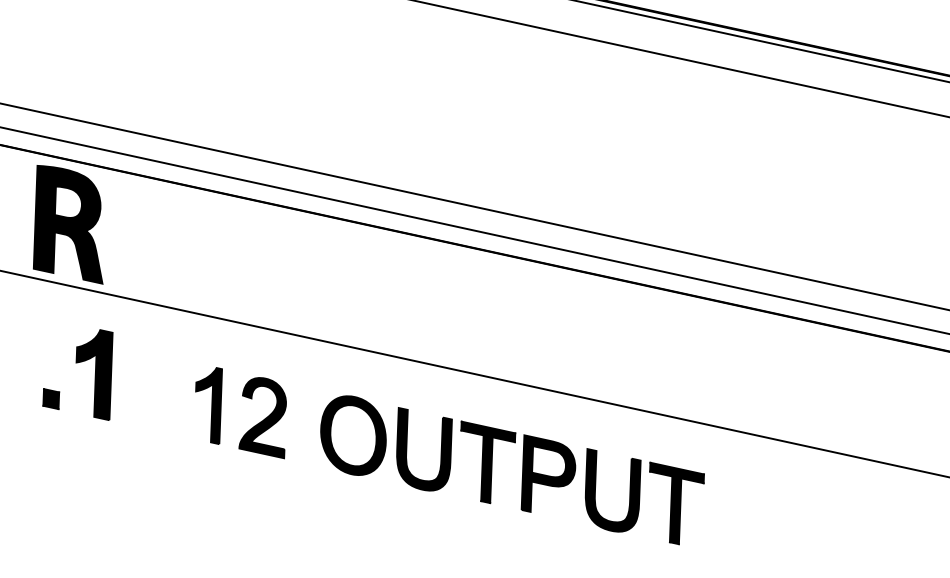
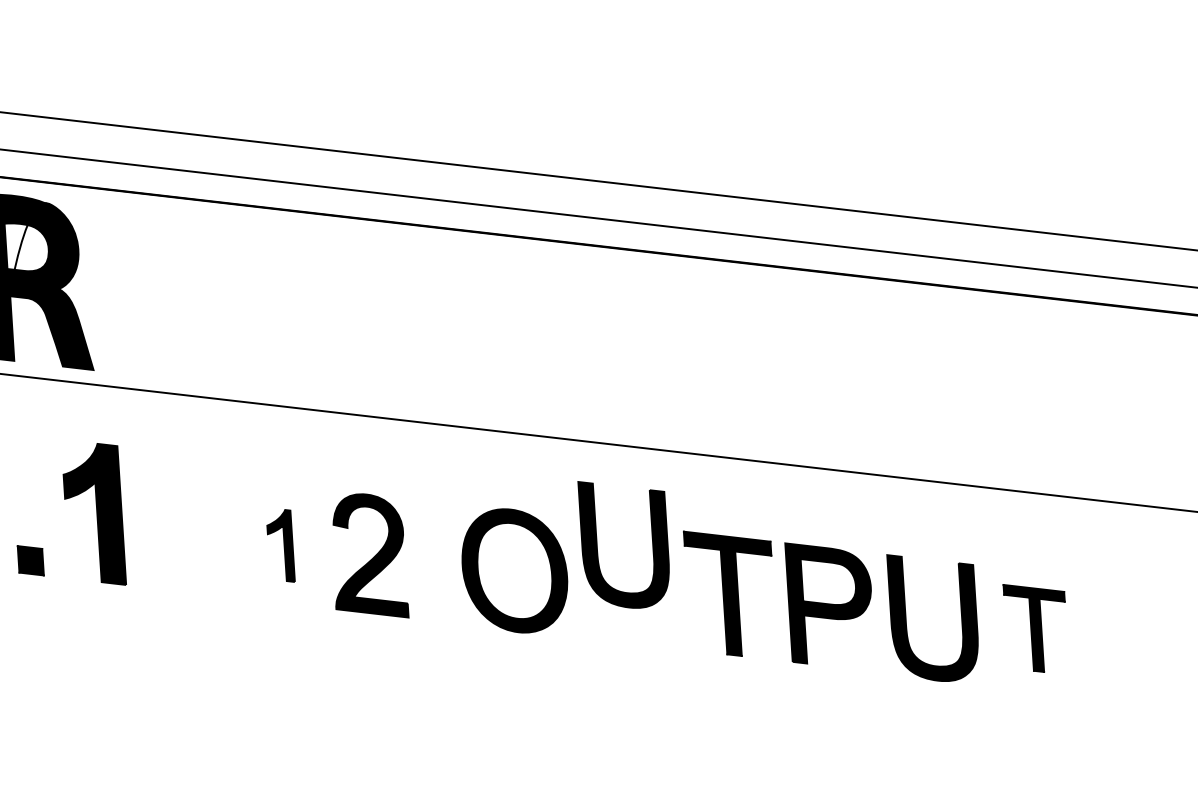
part: (208, 405) -> (280, 546), size x0.6
part: (440, 449) -> (650, 541), moved
part: (676, 503) -> (1036, 627), size x0.7

